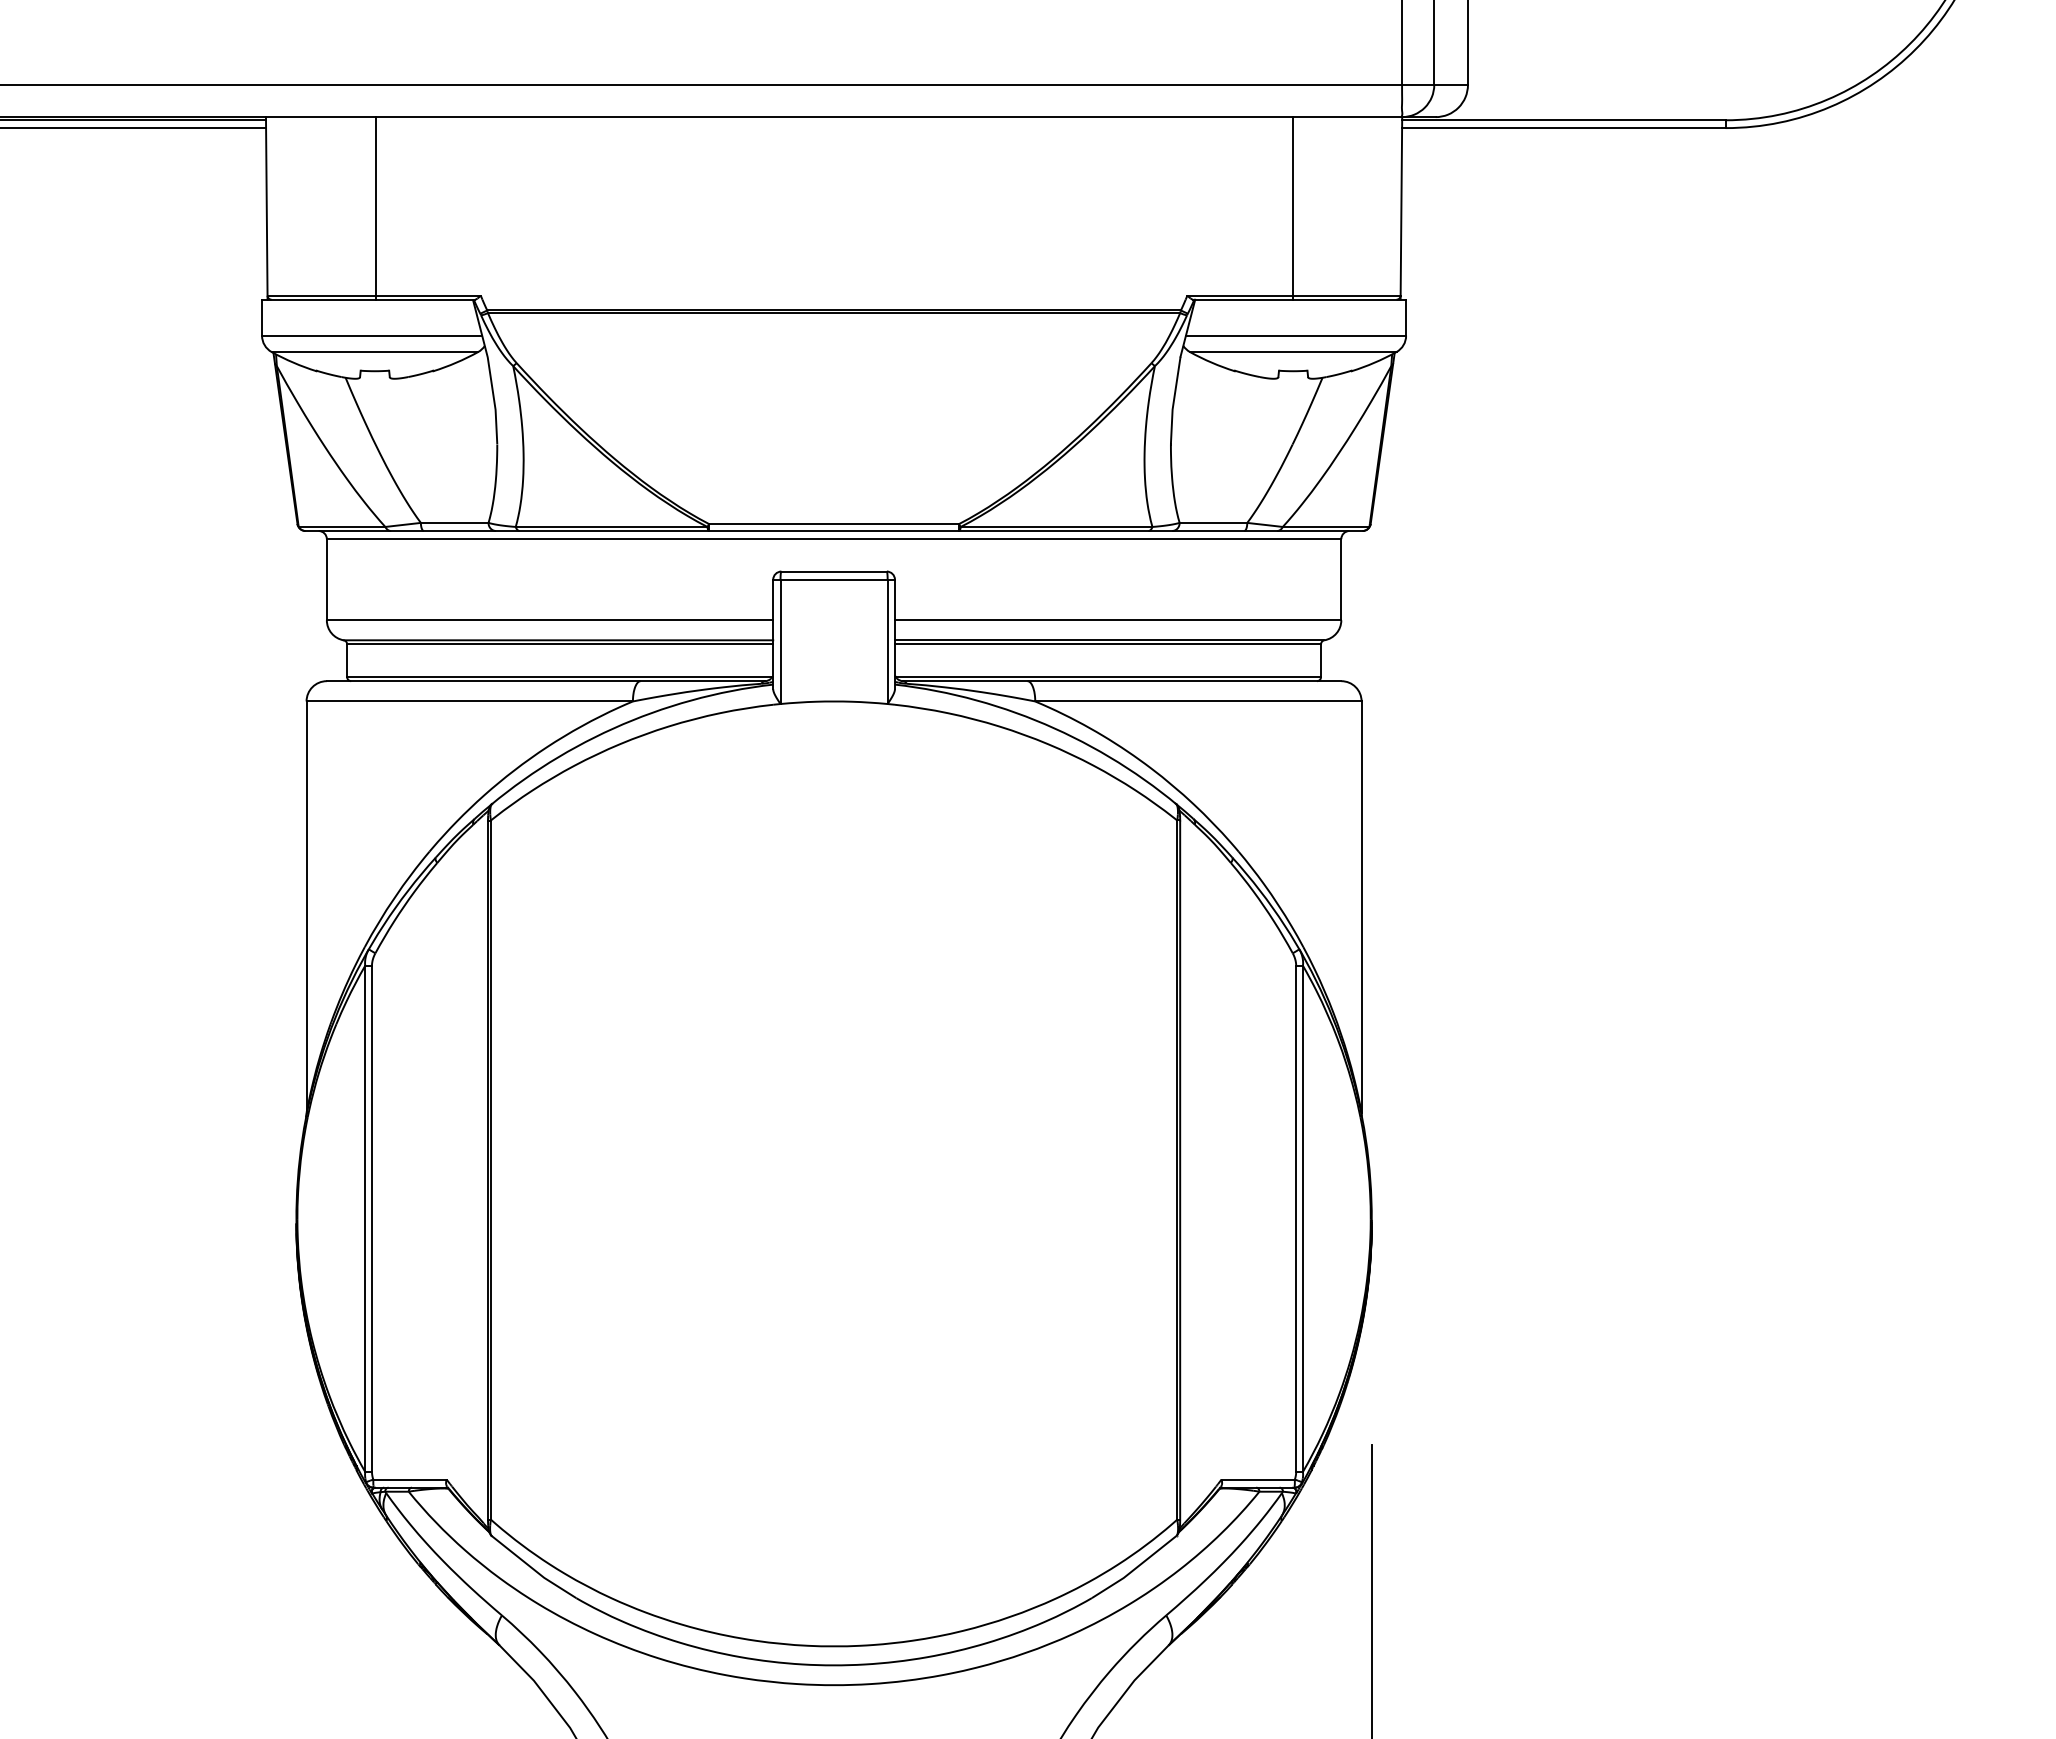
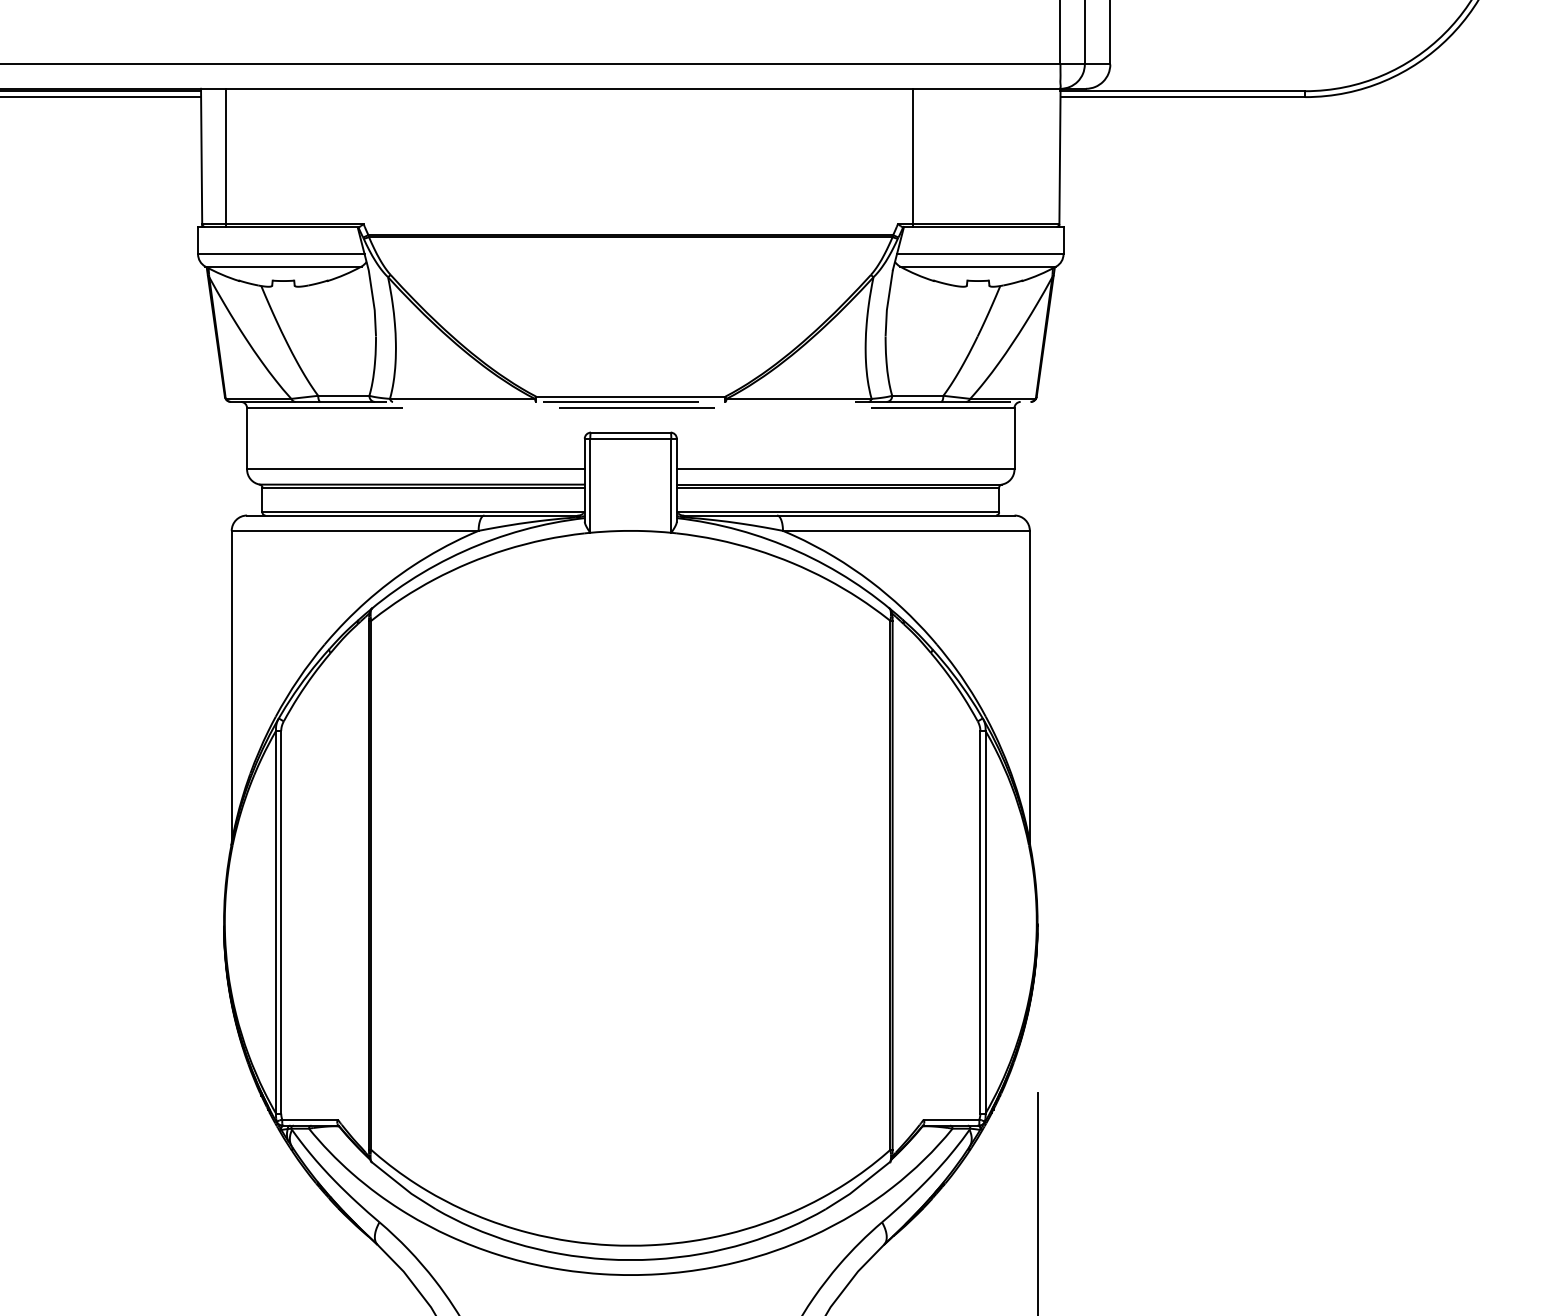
line: (375, 208) -> (226, 157), moved
line: (1292, 208) -> (913, 157), moved
line: (834, 531) -> (631, 402), solid -> dashed
line: (834, 539) -> (631, 408), solid -> dashed

